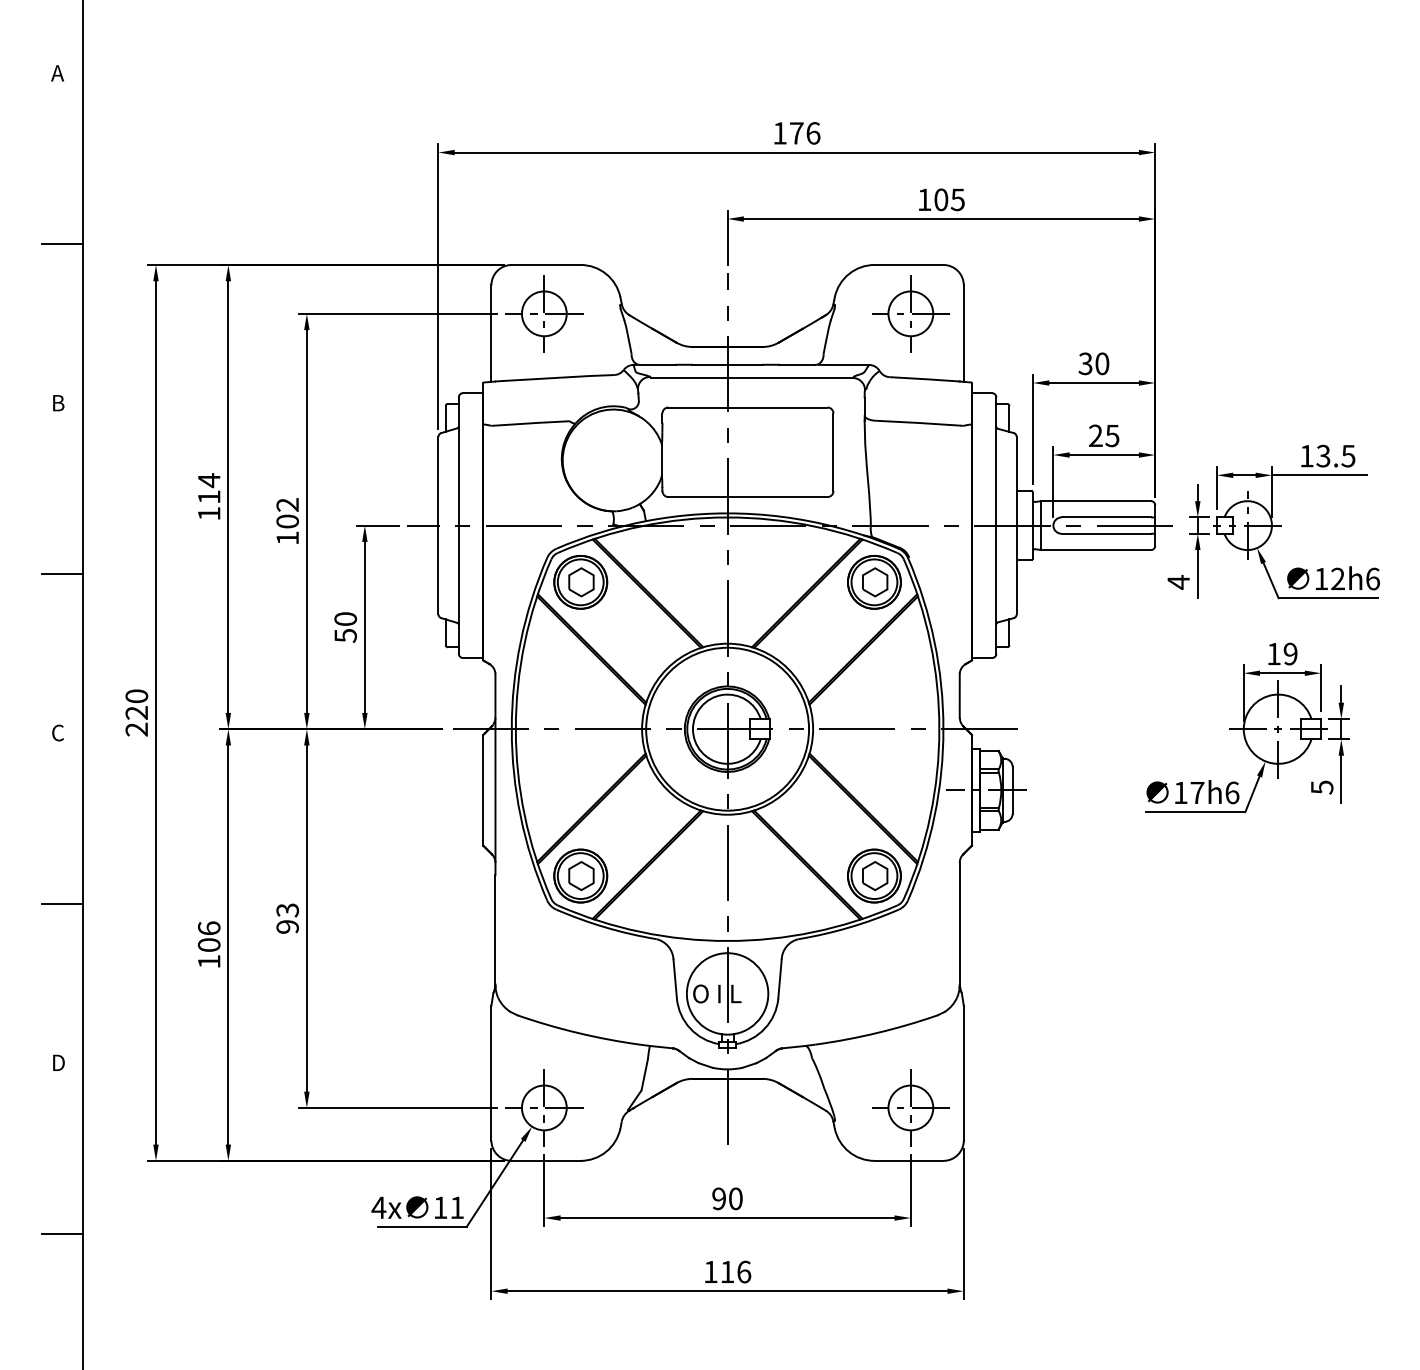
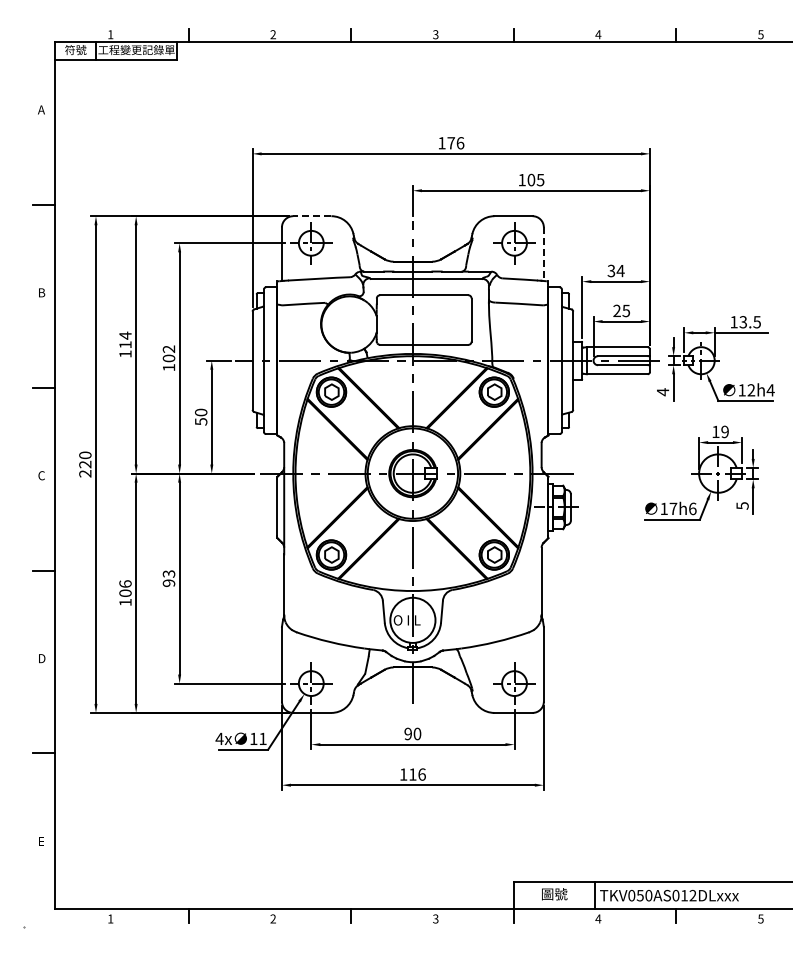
line: (544, 265) -> (311, 216), solid -> dashed
line: (963, 334) -> (543, 254), solid -> dashed
text: (1101, 362) -> (620, 270), 30 -> 34
text: (1372, 579) -> (770, 390), 12h6 -> 12h4

